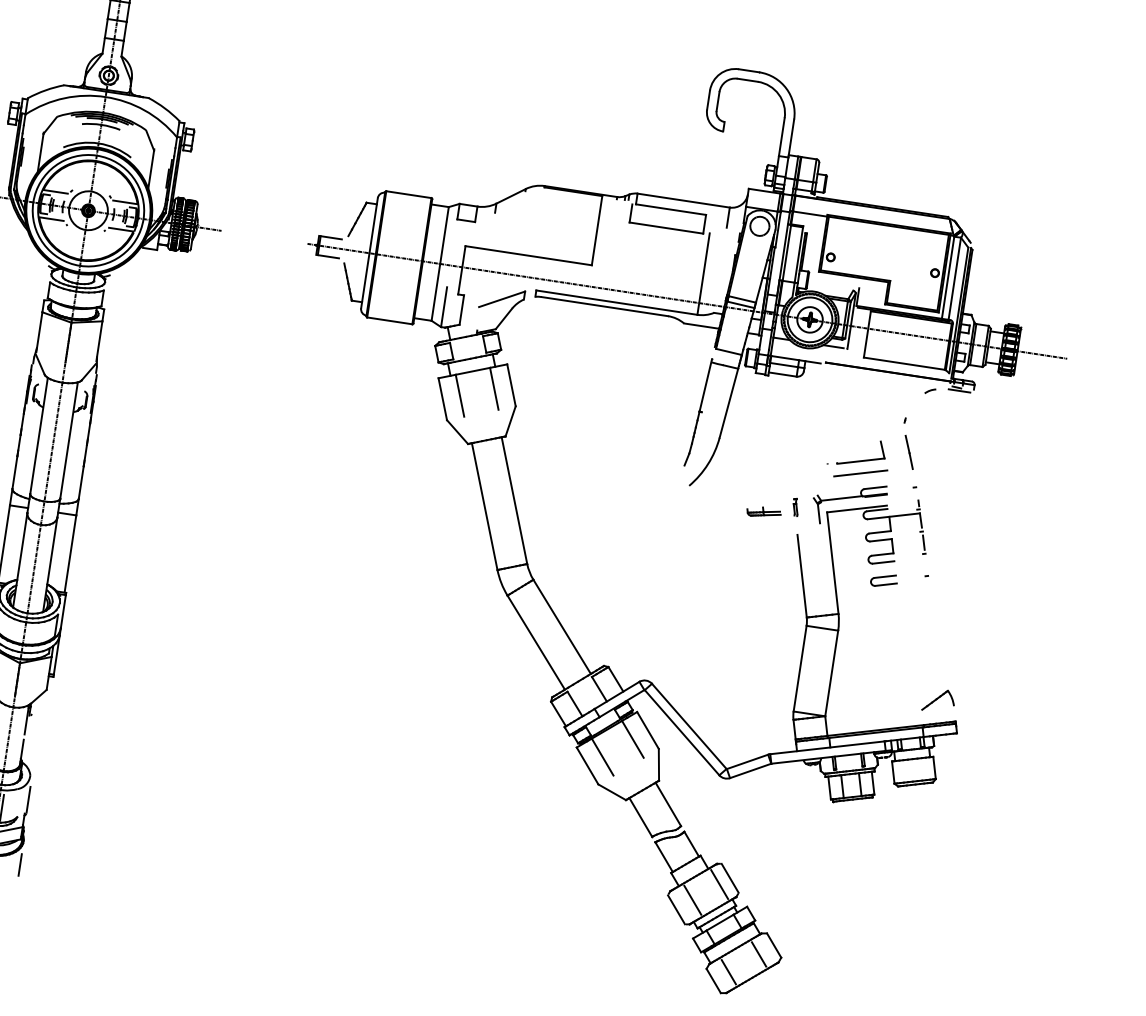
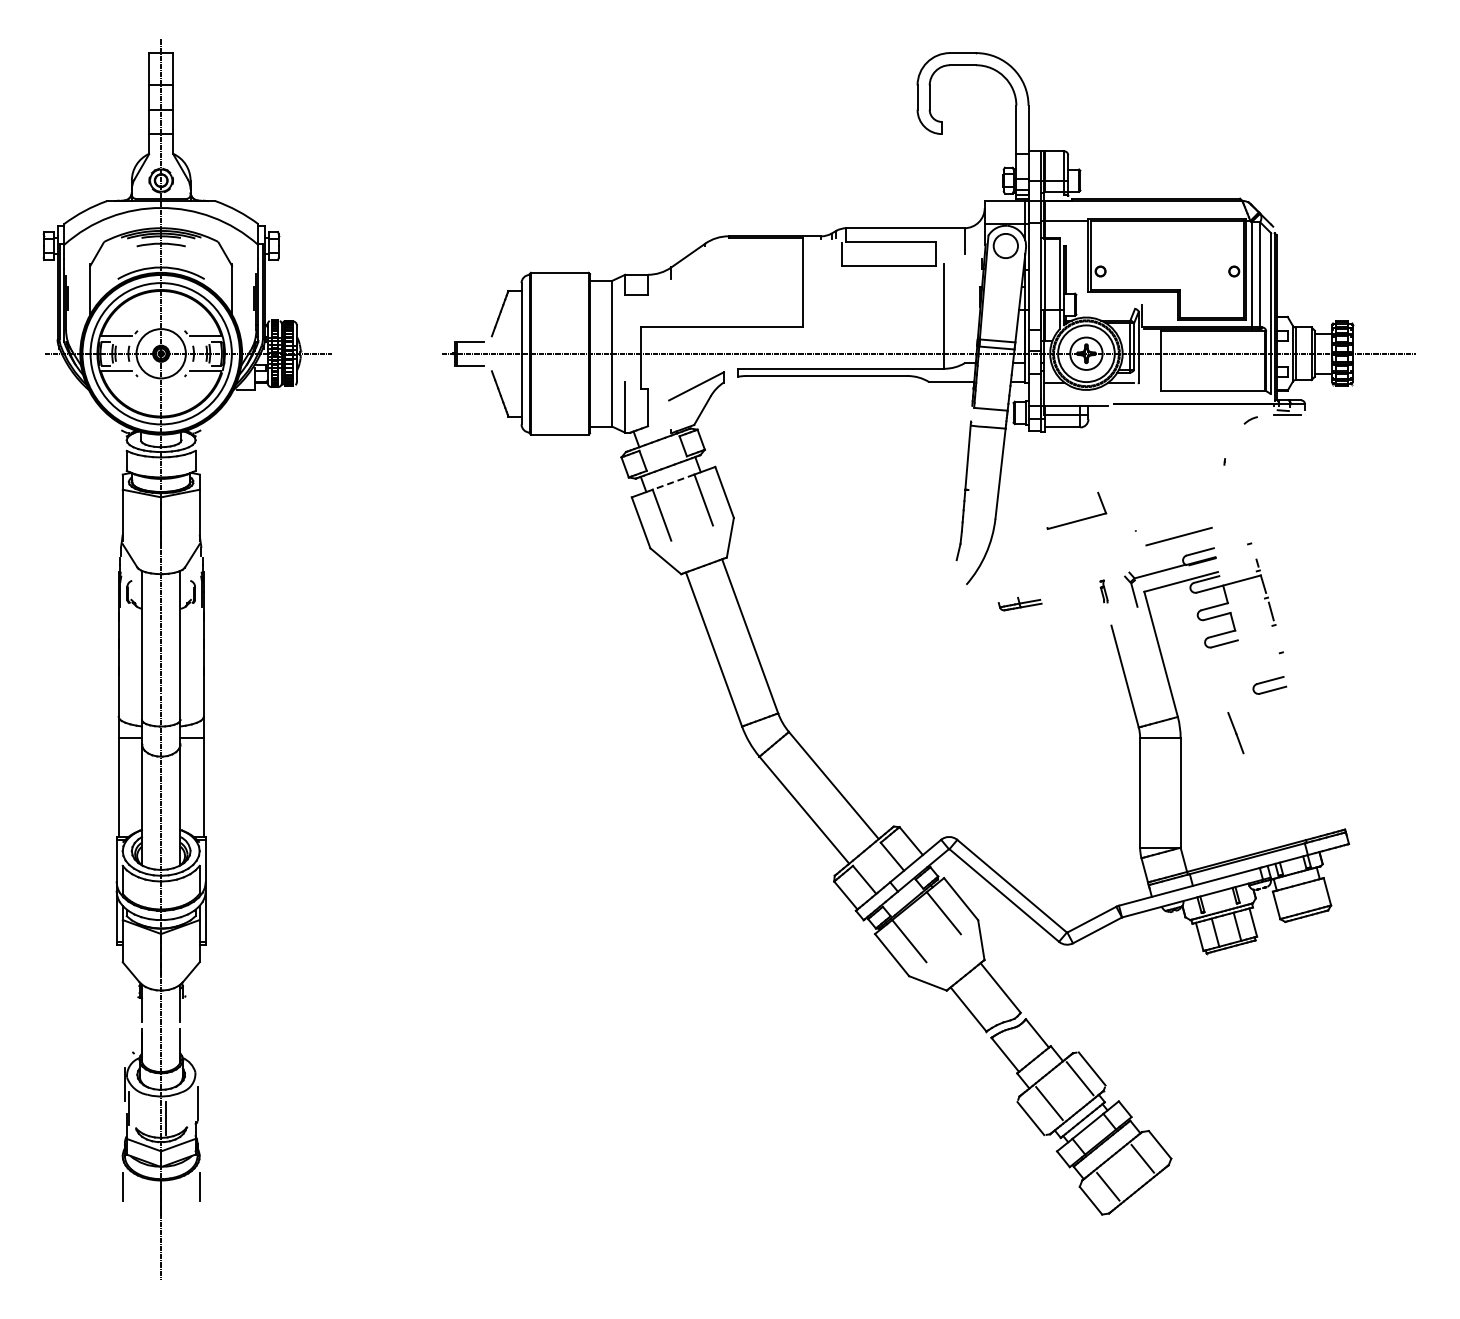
line: (472, 371) -> (673, 482), solid -> dashed
line: (908, 452) -> (1235, 733), moved
part: (862, 460) -> (1078, 519), moved
part: (763, 512) -> (1019, 603), moved
part: (883, 580) -> (1269, 685), moved
part: (938, 700) -> (1319, 806), removed

